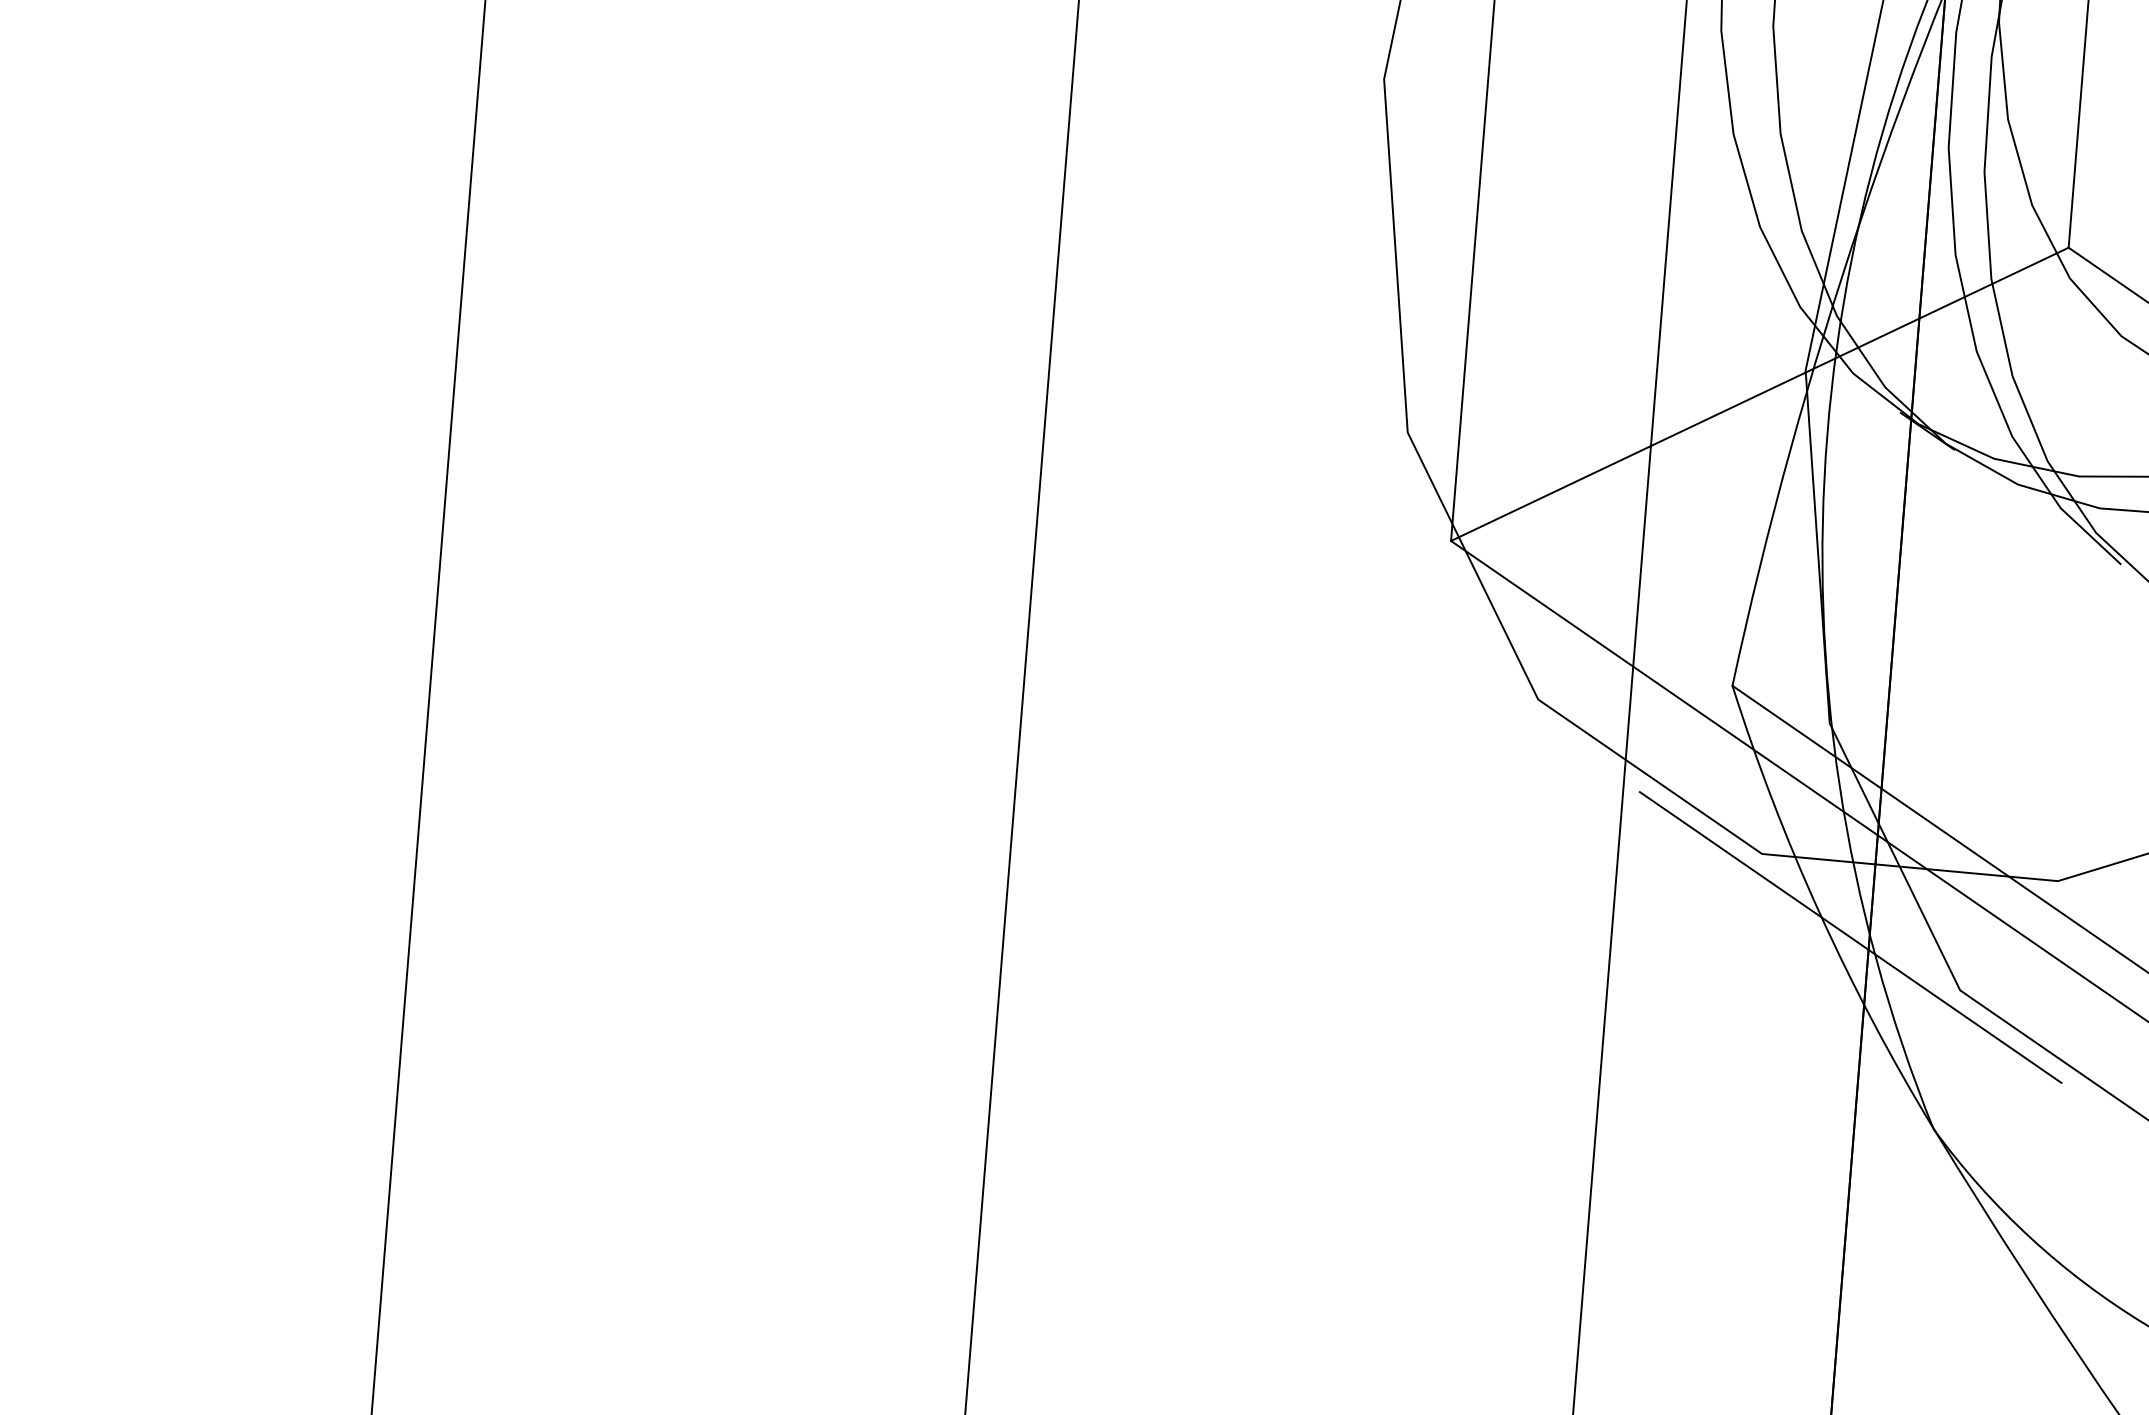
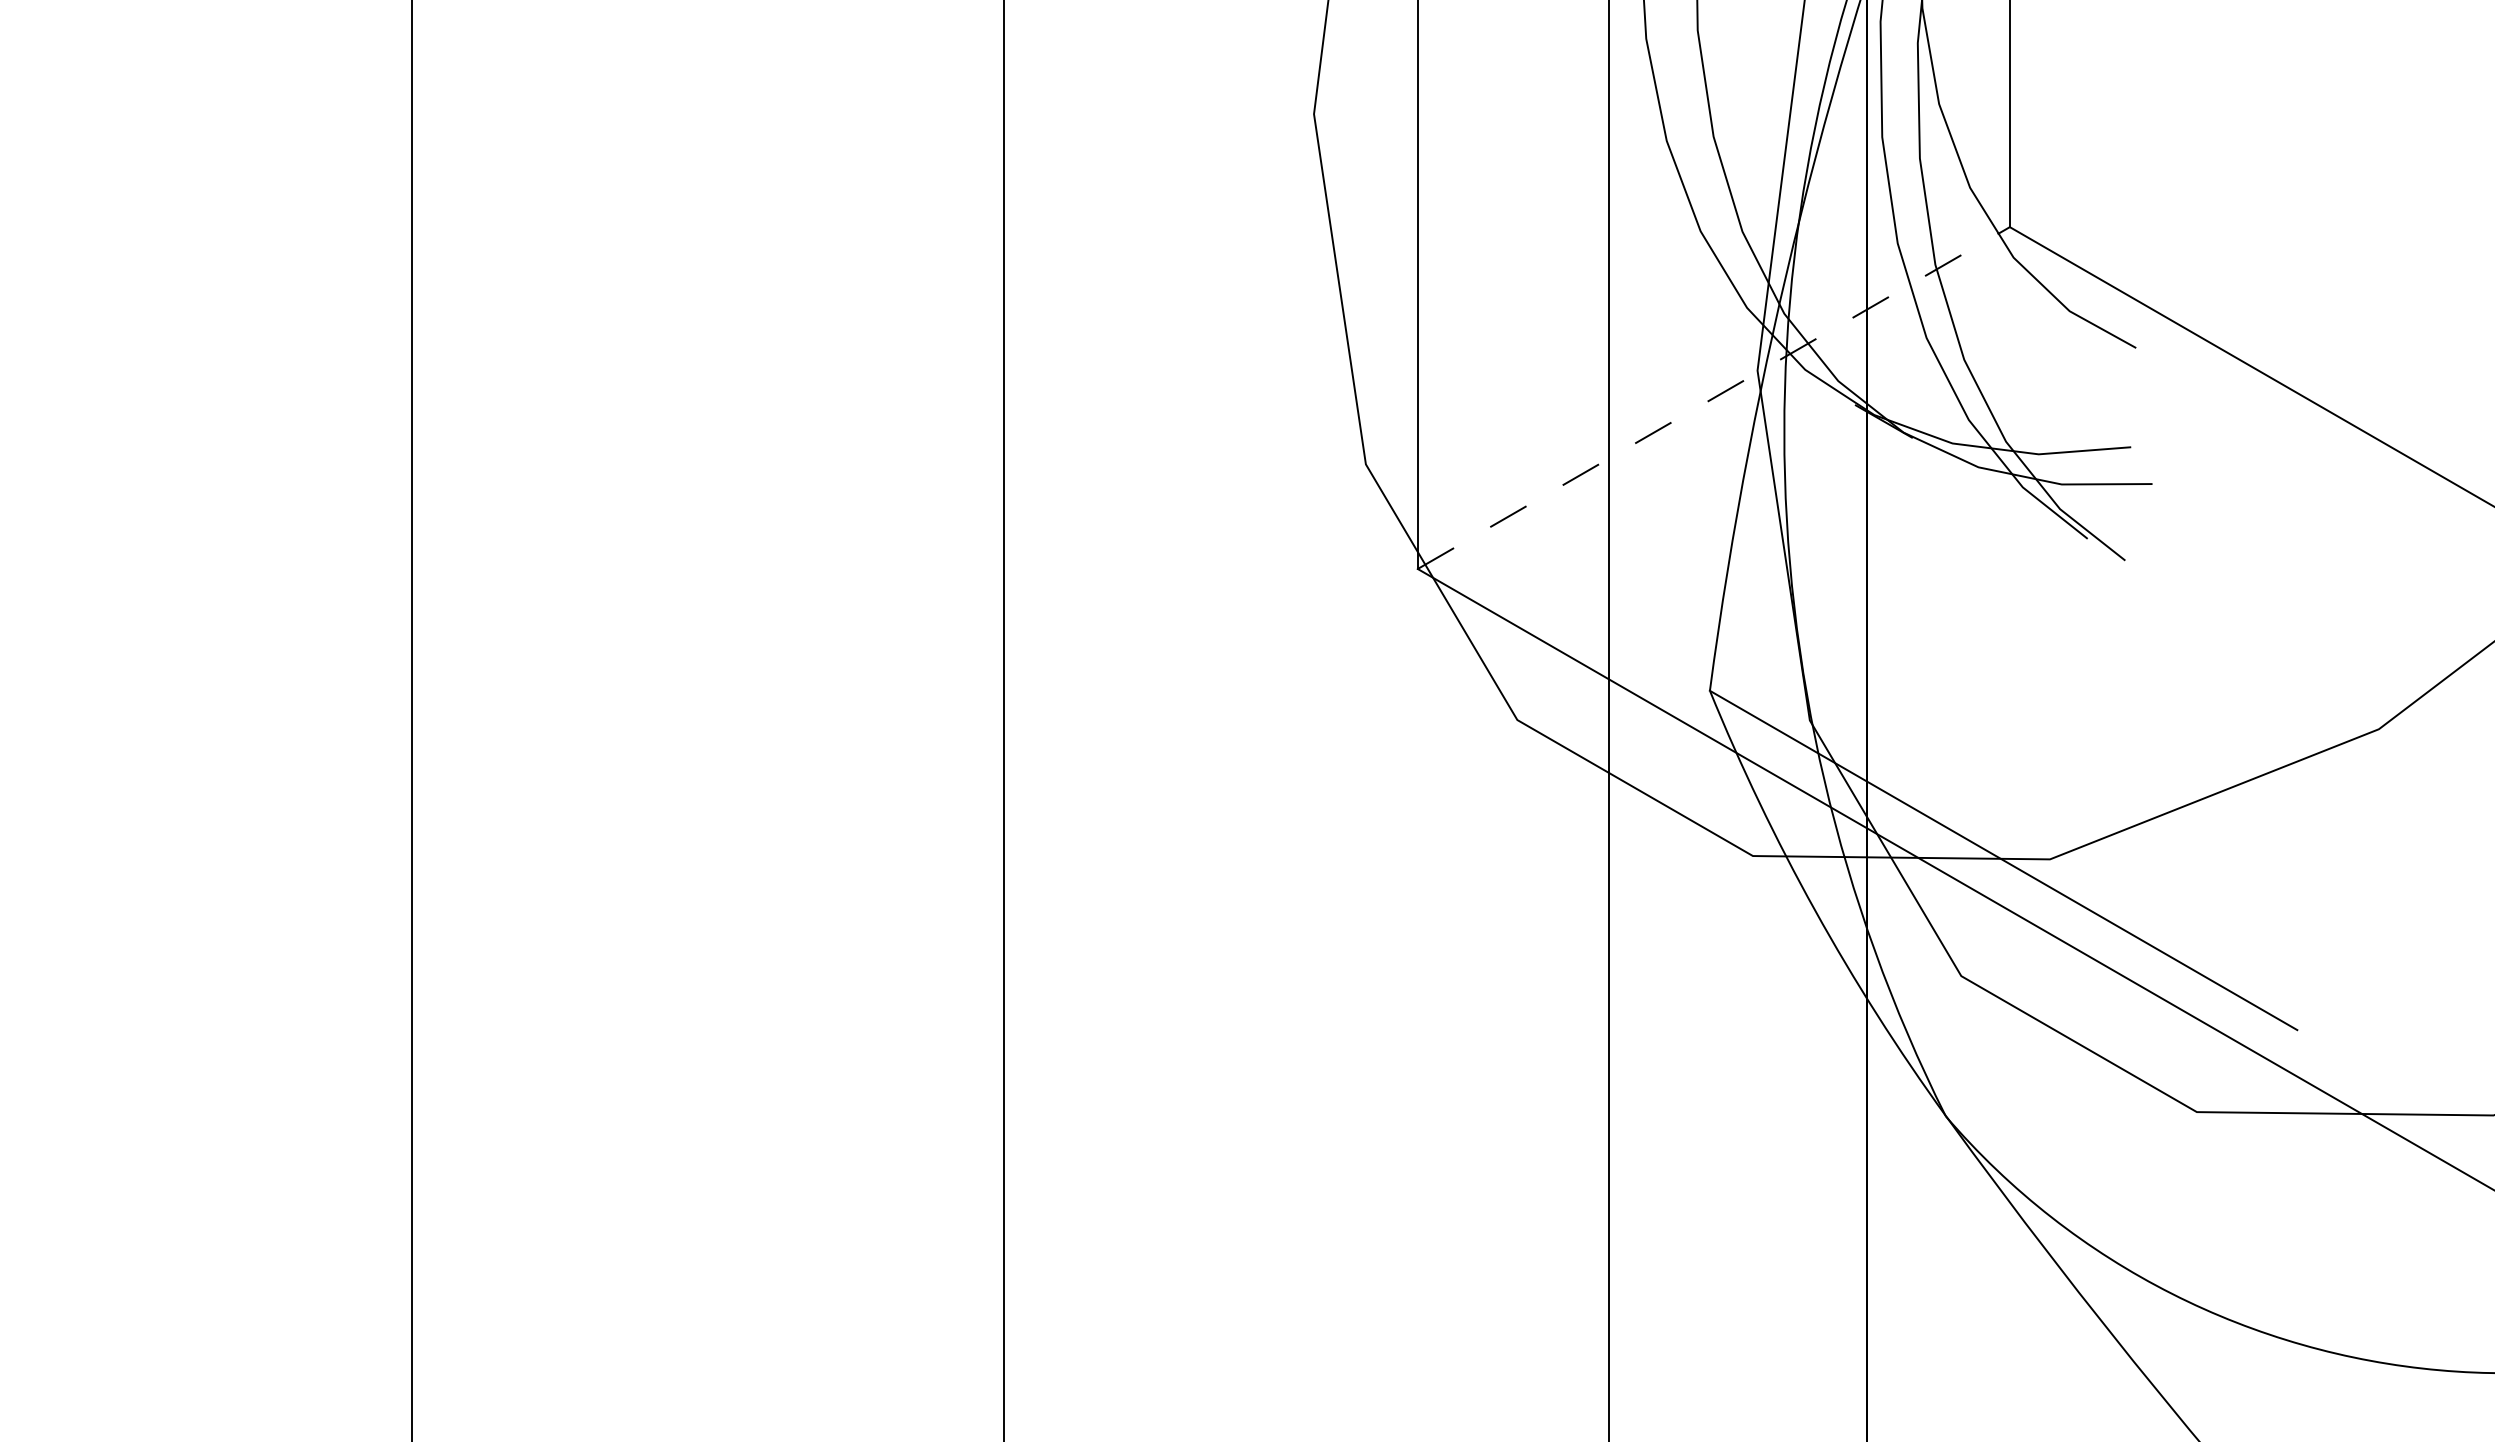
line: (1759, 394) -> (1713, 398), solid -> dashed
line: (1850, 937) -> (1847, 932), removed

